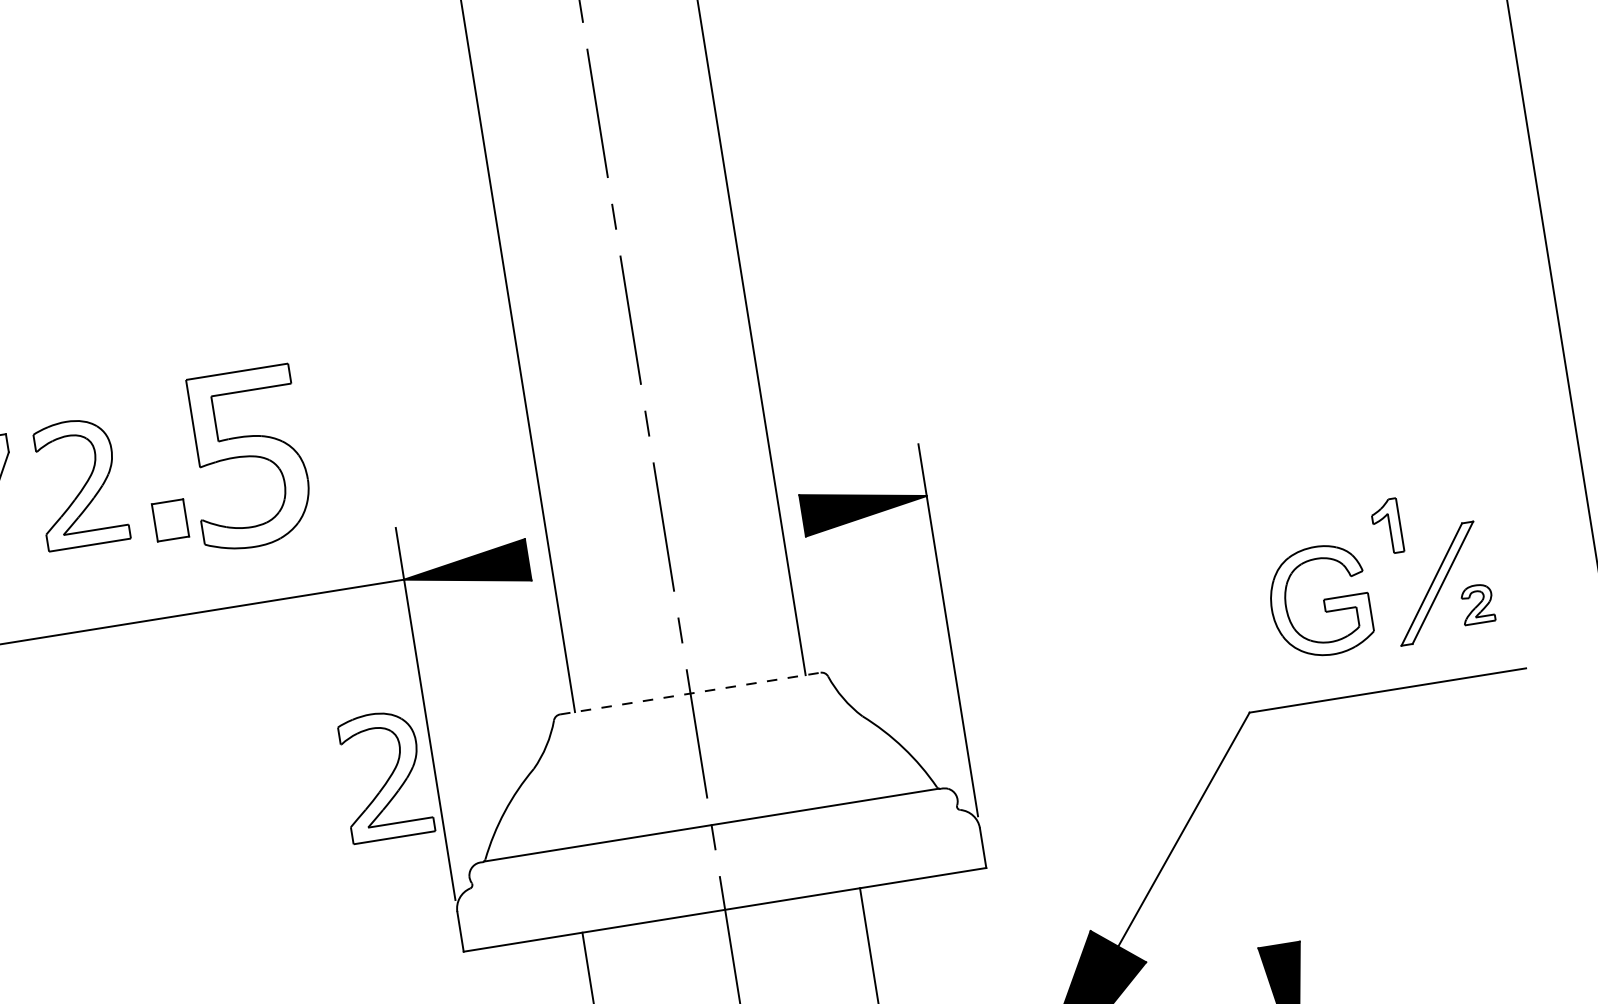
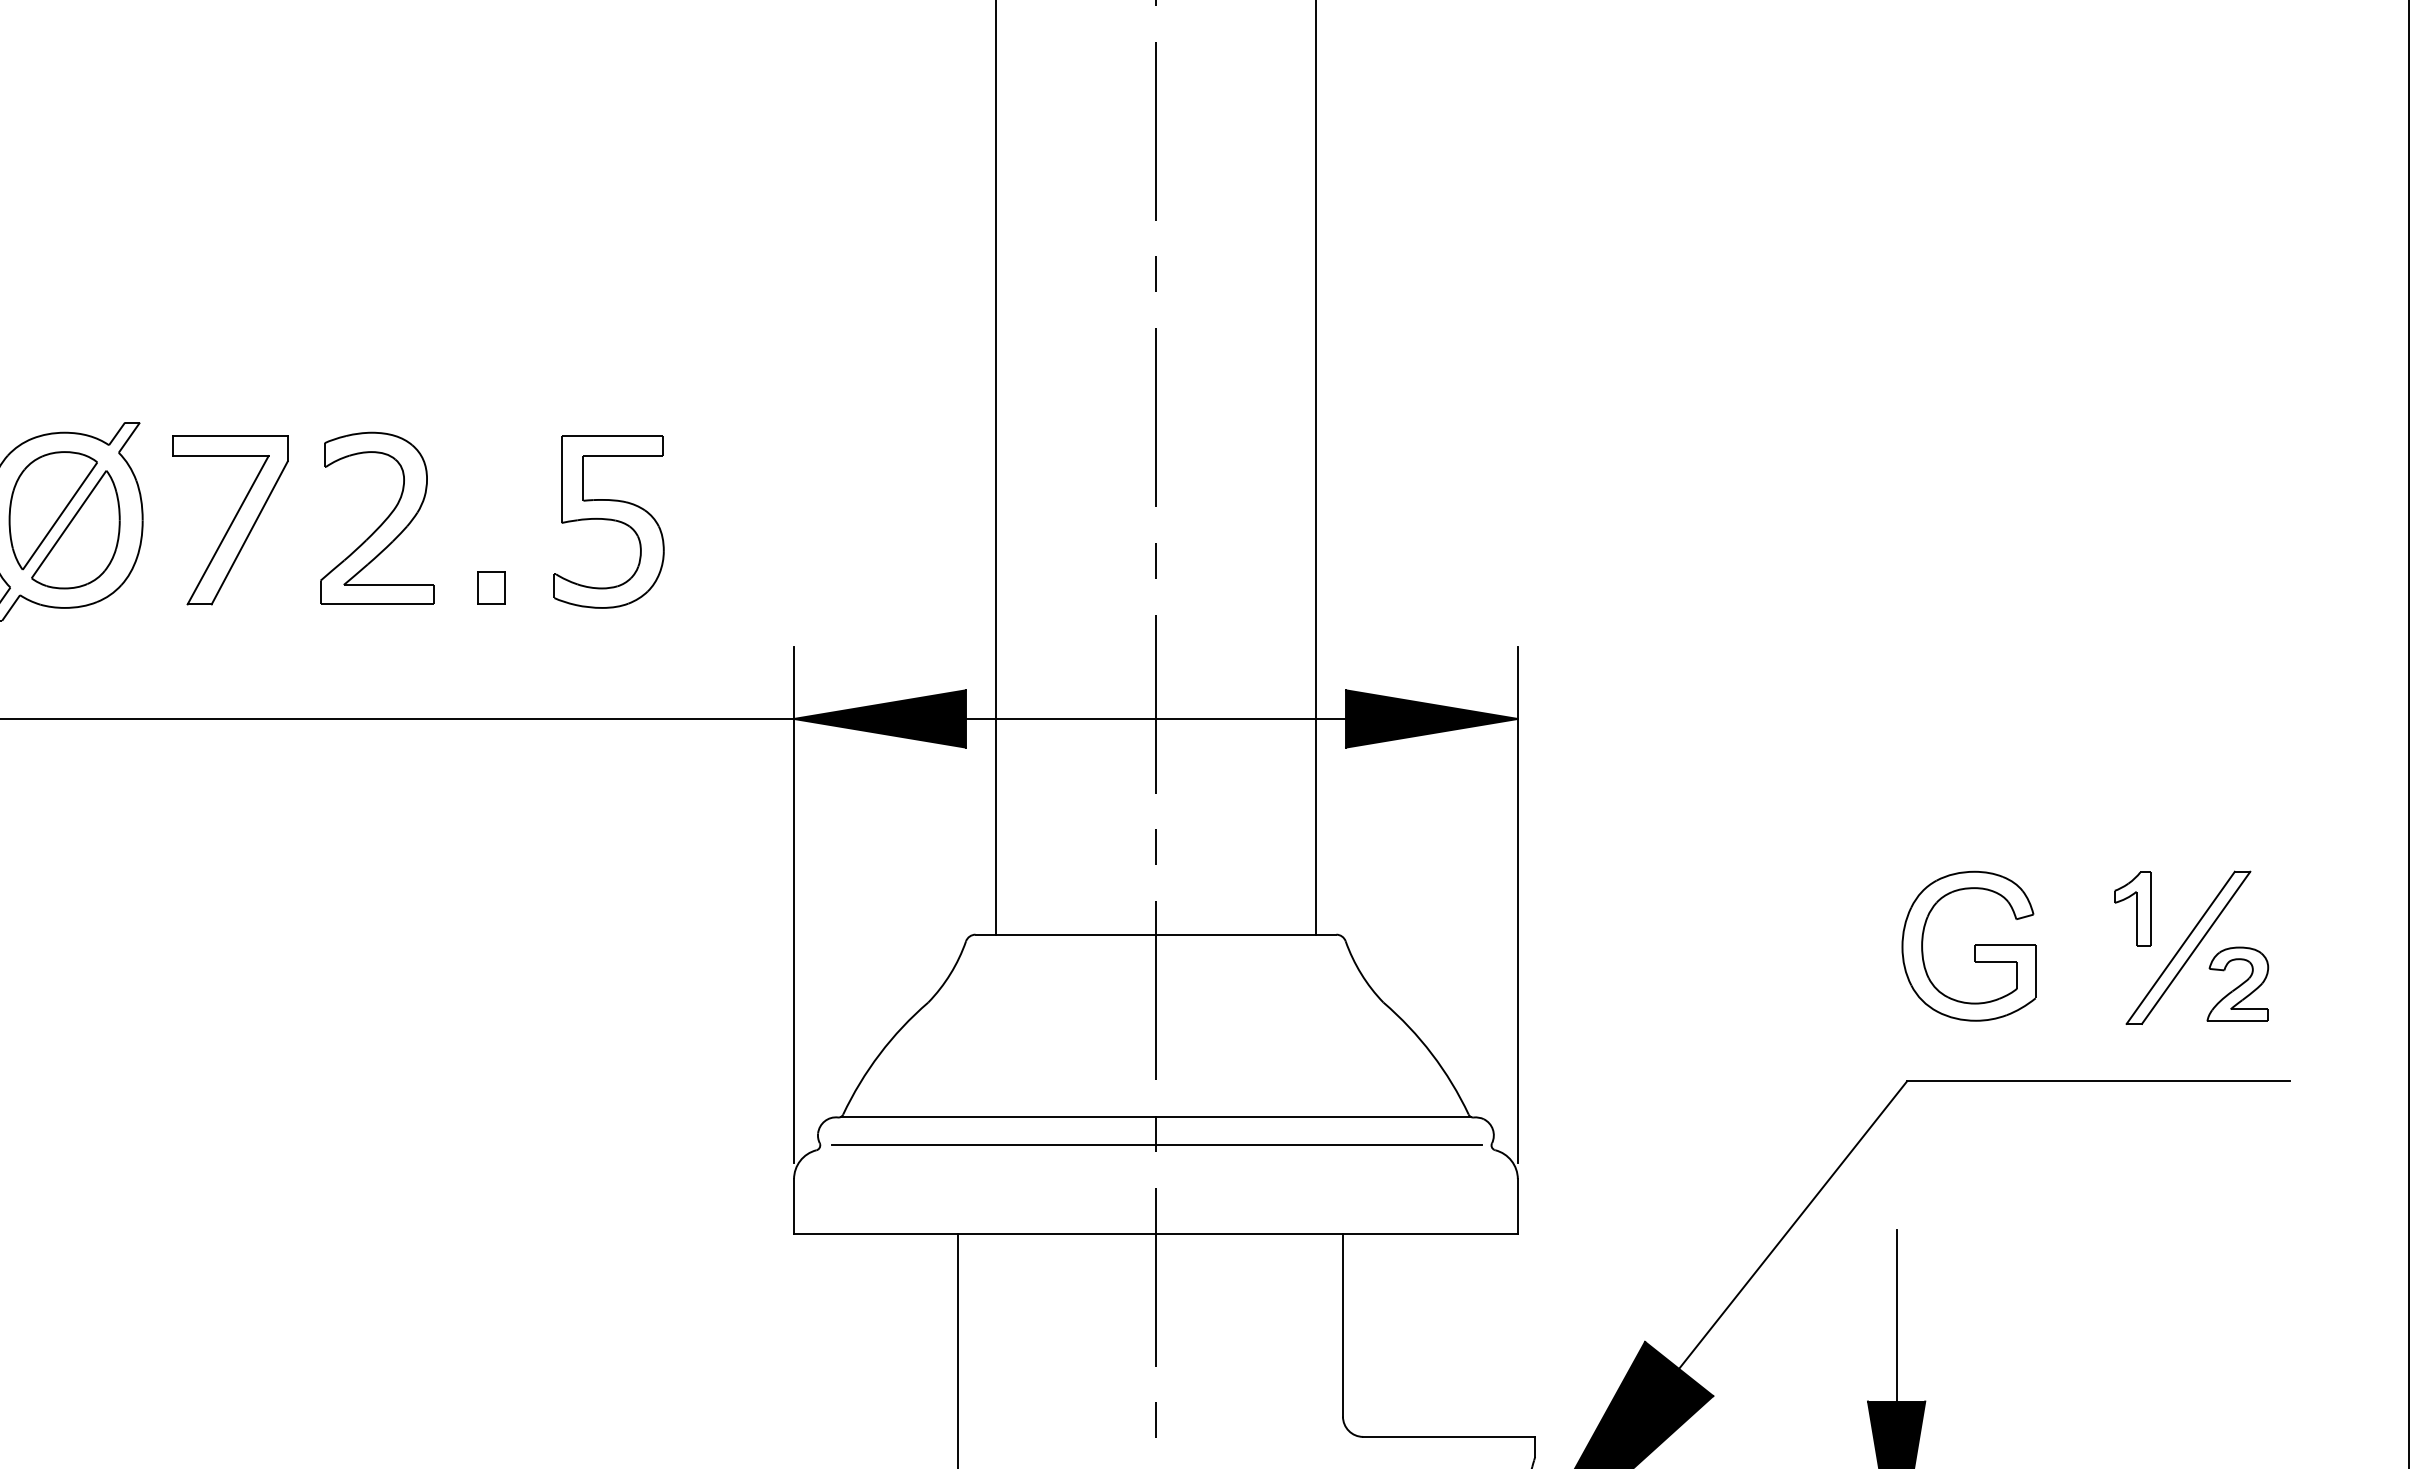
part: (247, 458) -> (608, 521), size x0.71
part: (170, 519) -> (491, 587), size x0.62
part: (1386, 526) -> (2132, 908), moved
line: (665, 537) -> (1155, 718), added
part: (1319, 600) -> (1968, 945), moved
part: (1476, 603) -> (2237, 983), size x1.43
line: (690, 693) -> (1156, 934), dashed -> solid
part: (388, 778) -> (730, 983), removed
line: (715, 845) -> (1157, 1145), added
line: (1269, 882) -> (1896, 1315), added

